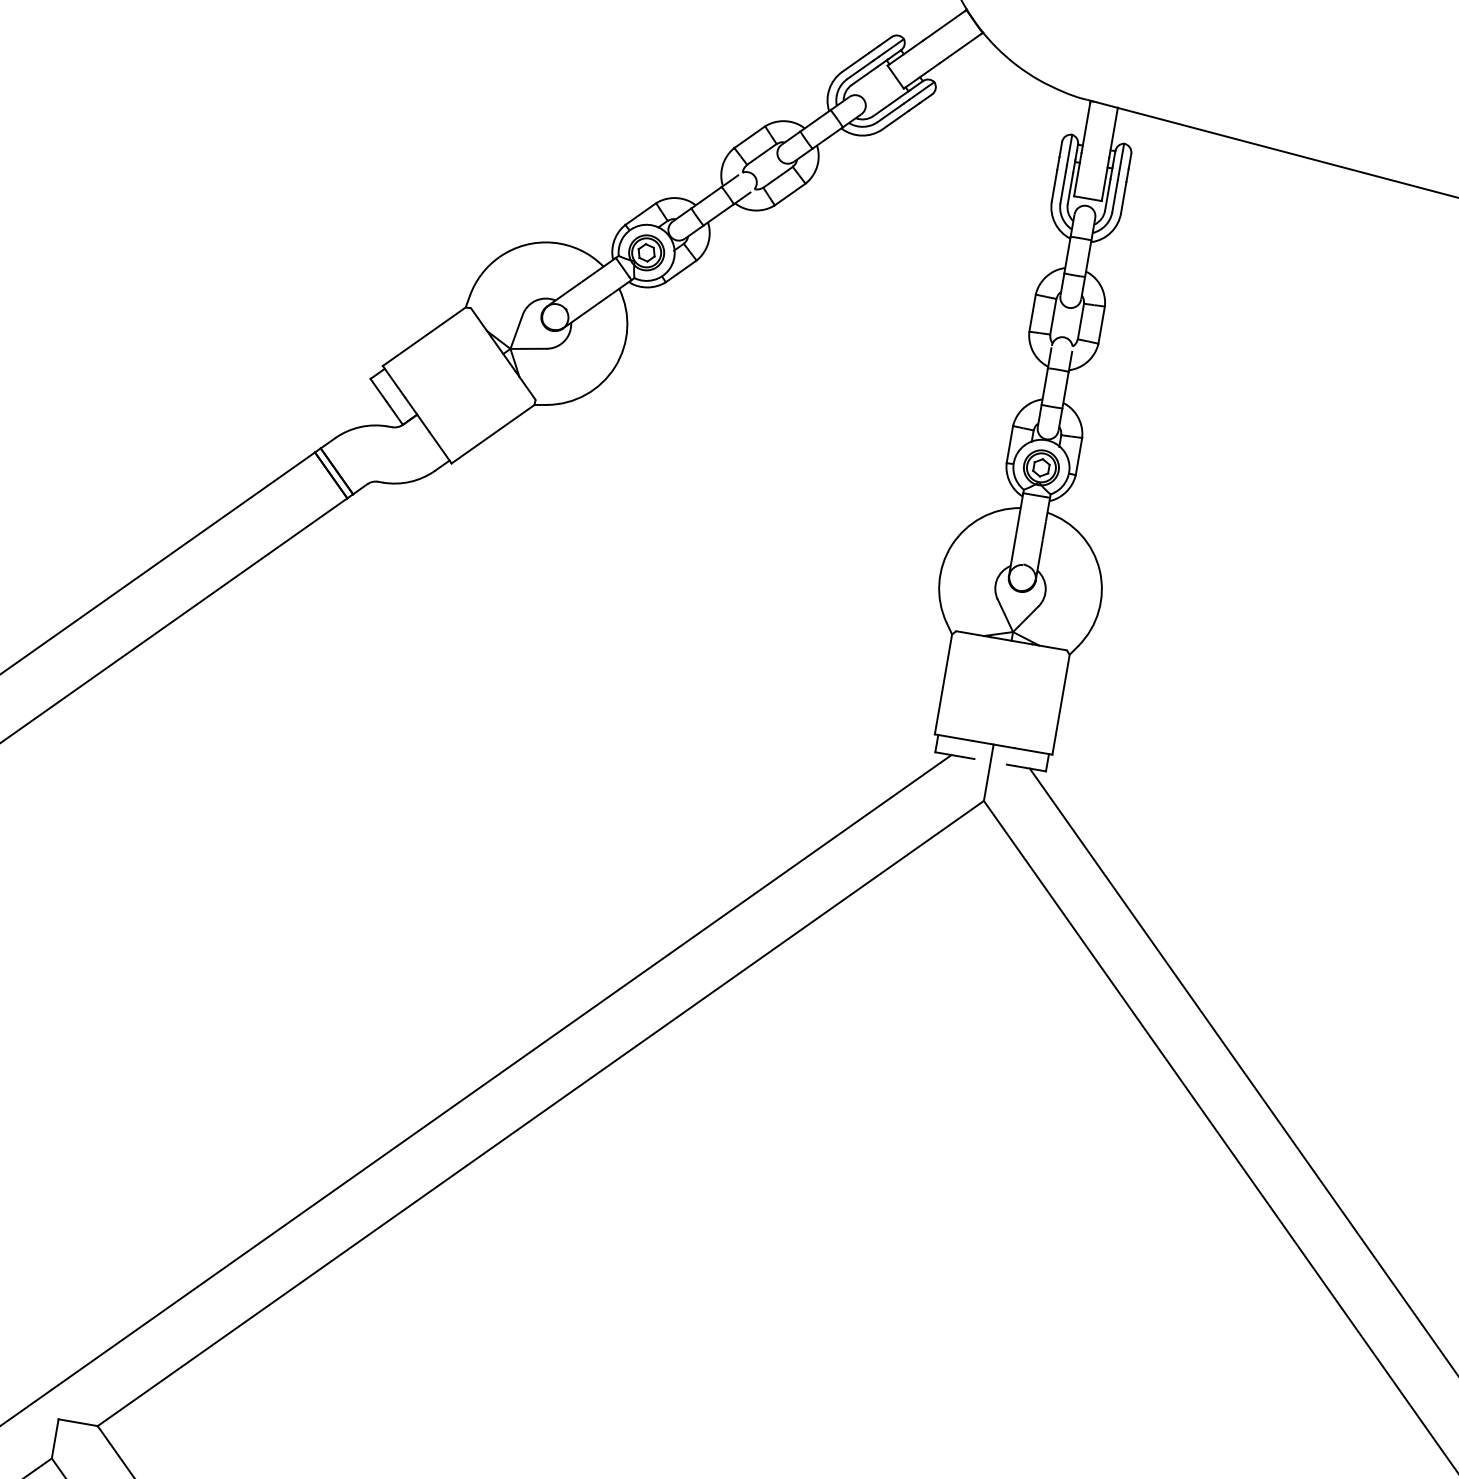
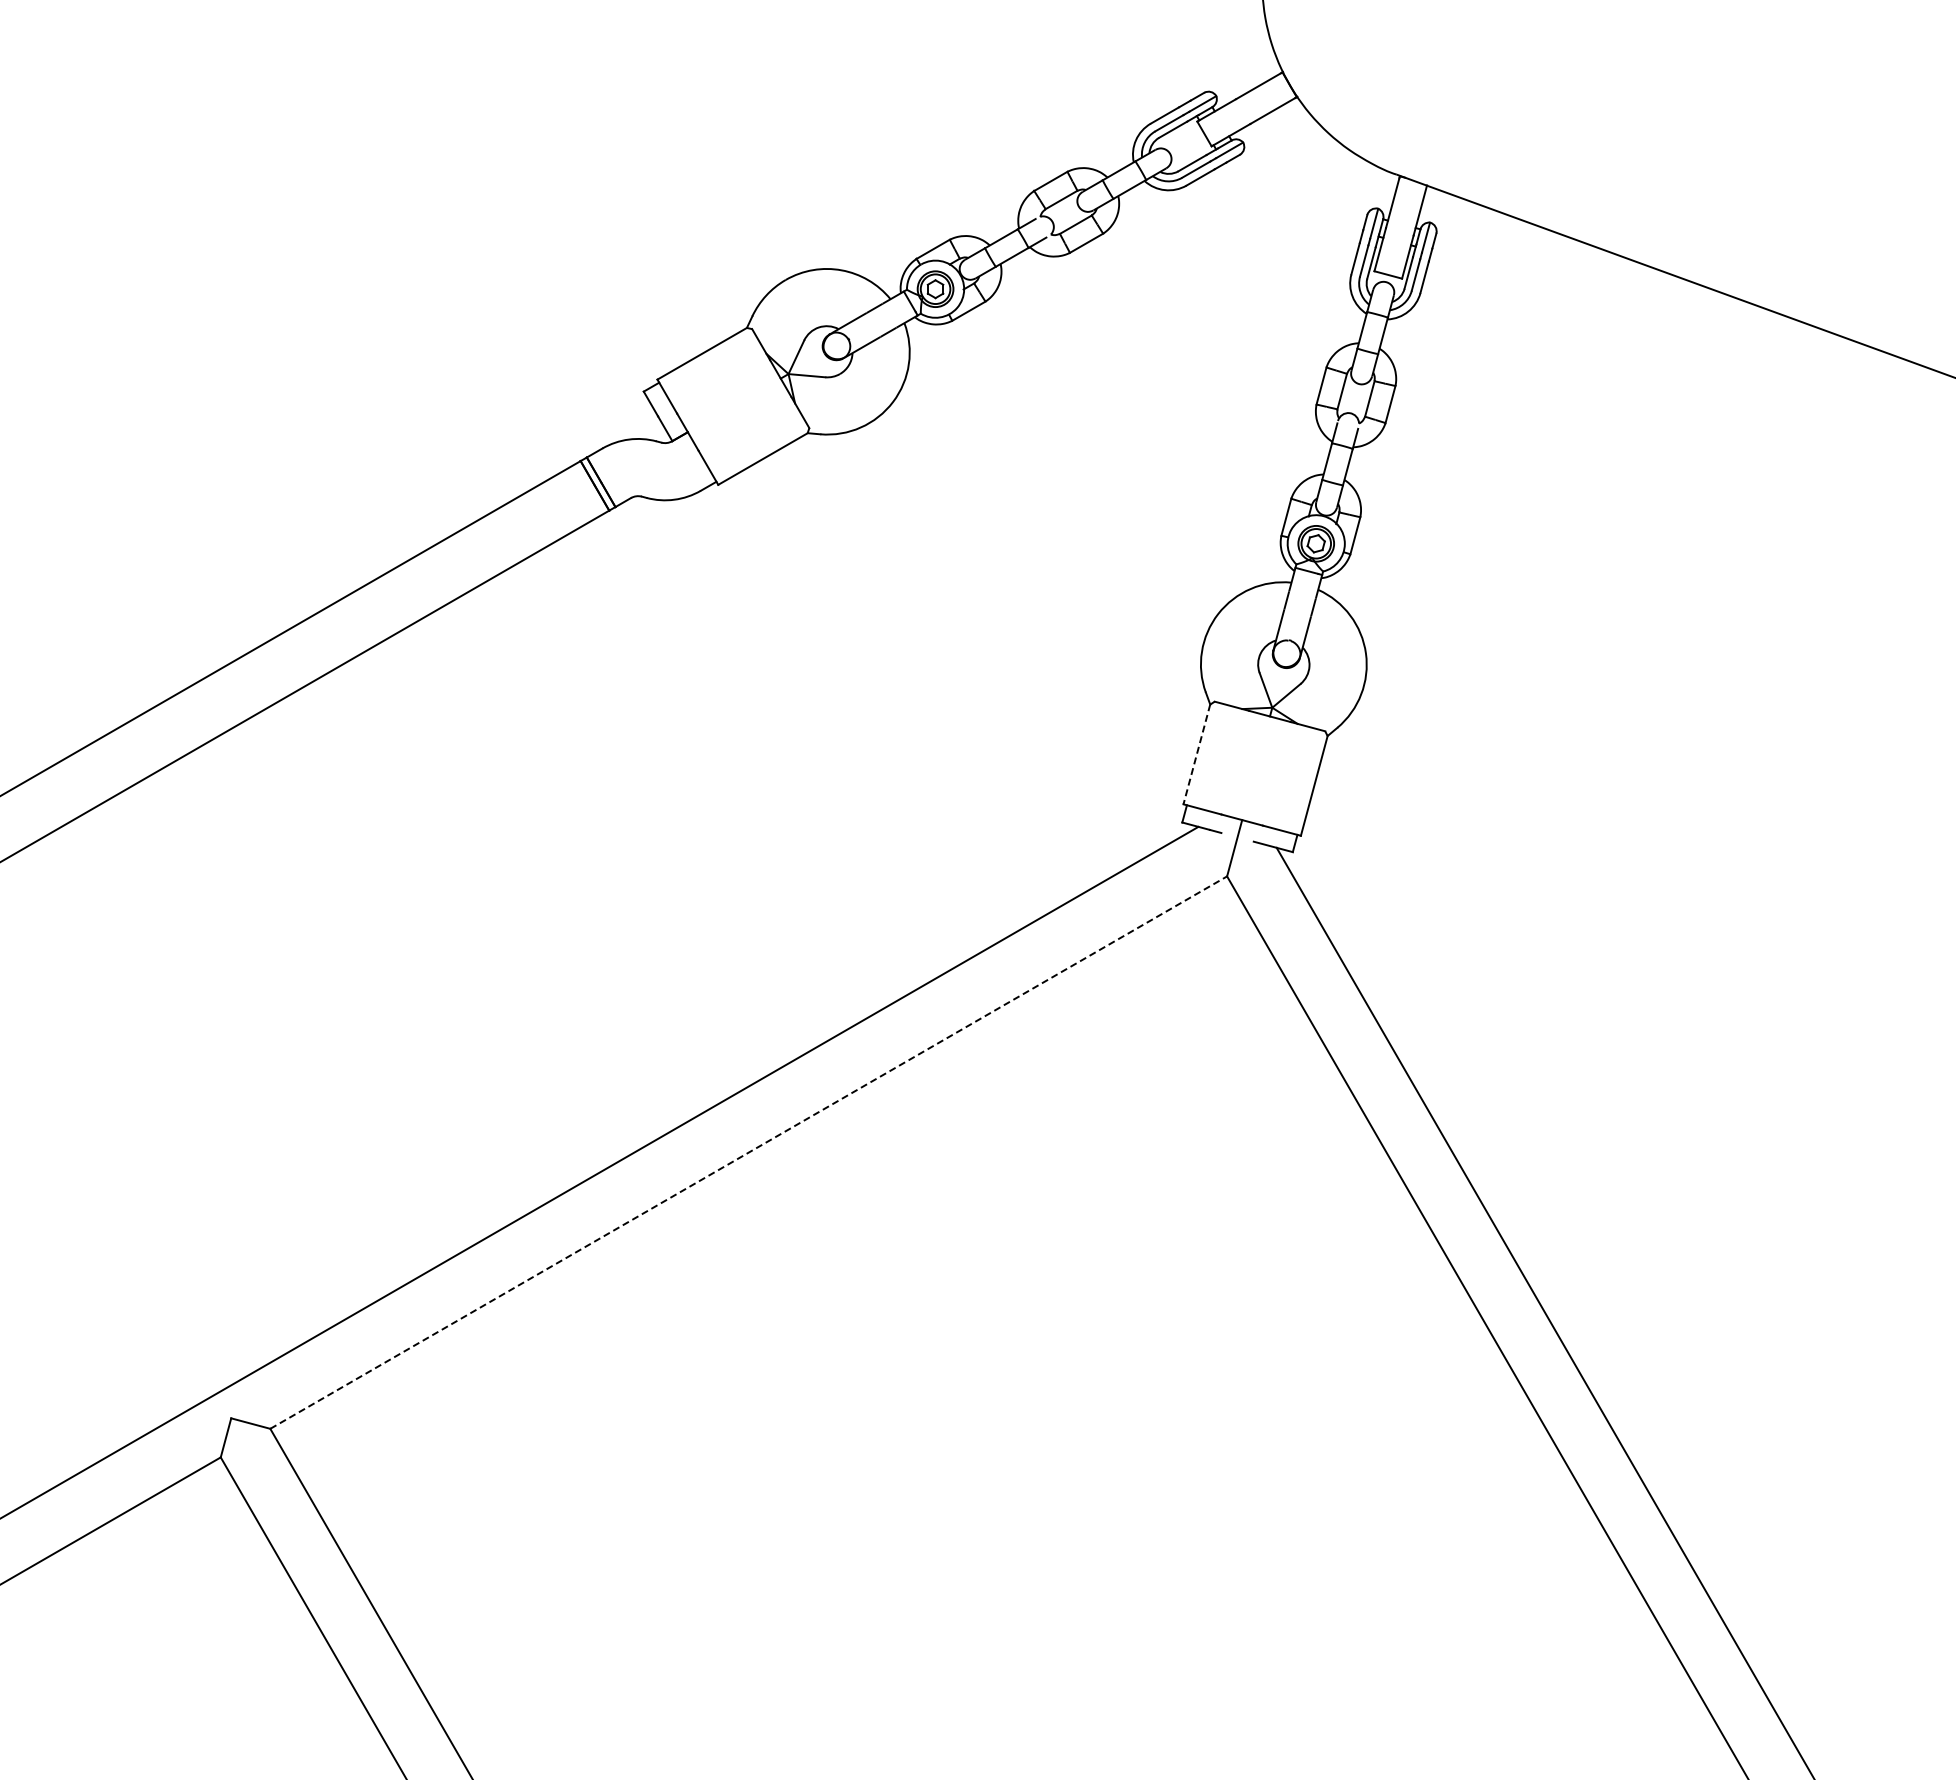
line: (943, 684) -> (1196, 754), solid -> dashed
line: (541, 1113) -> (749, 1152), solid -> dashed

